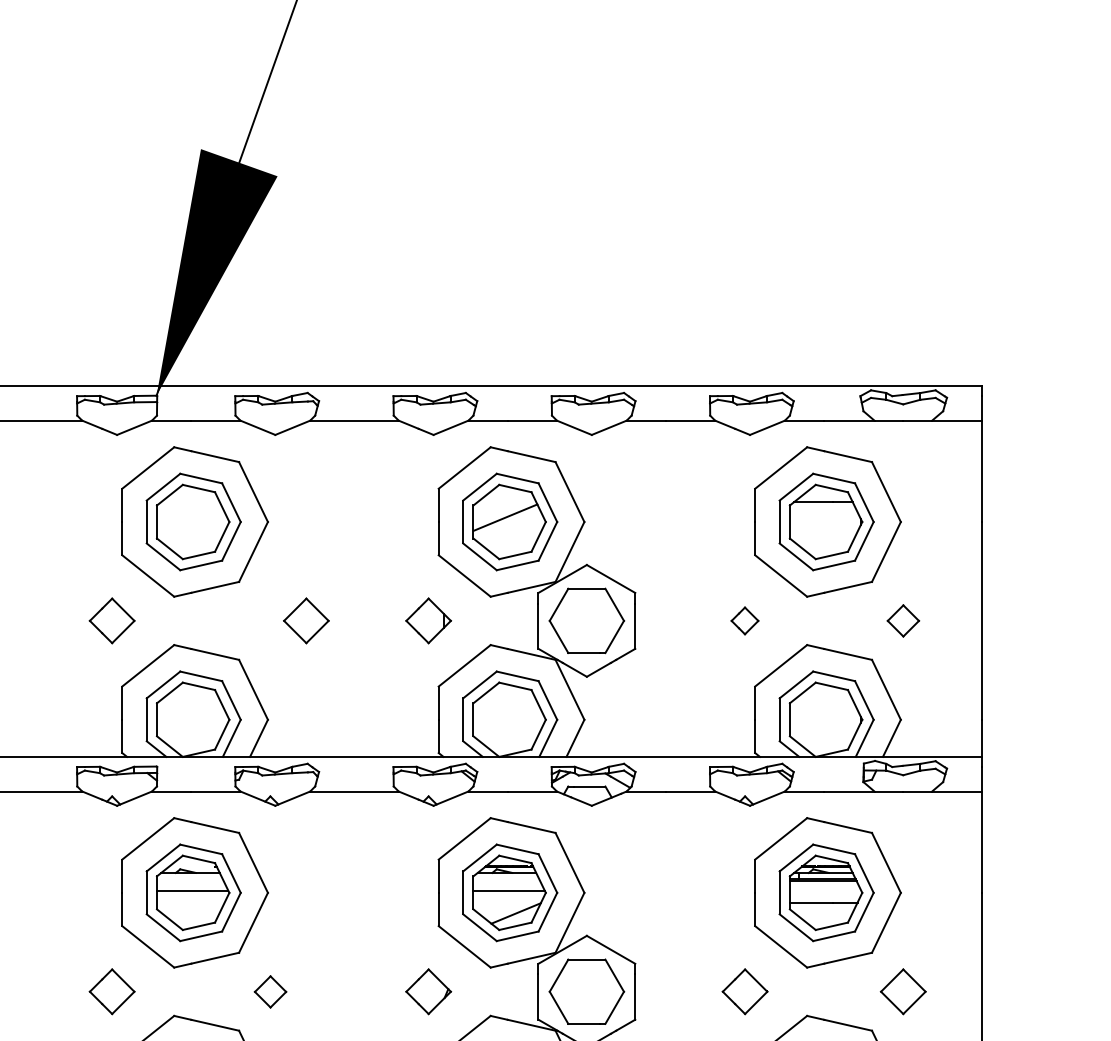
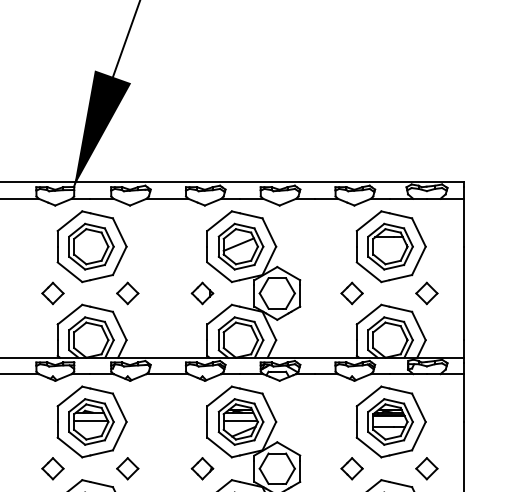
part: (305, 621) -> (127, 293), moved
part: (743, 621) -> (351, 293), size x1.67
part: (902, 621) -> (426, 293), size x1.43
part: (269, 991) -> (127, 468), size x1.43

